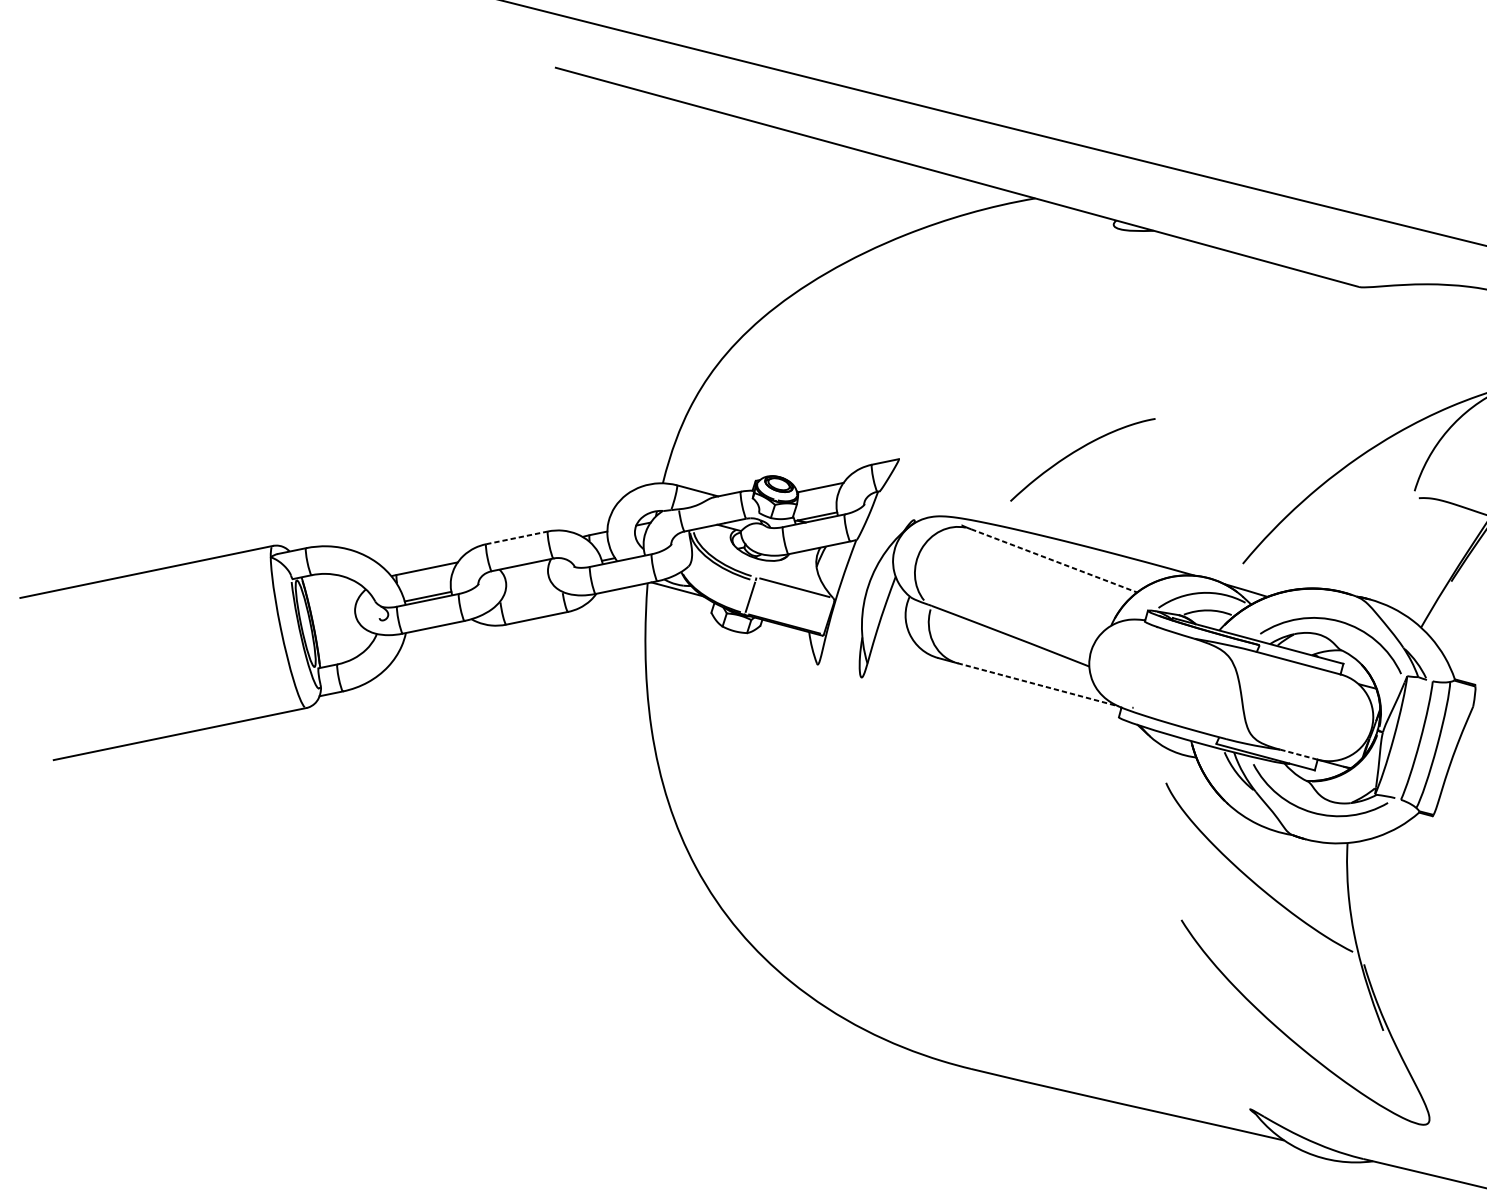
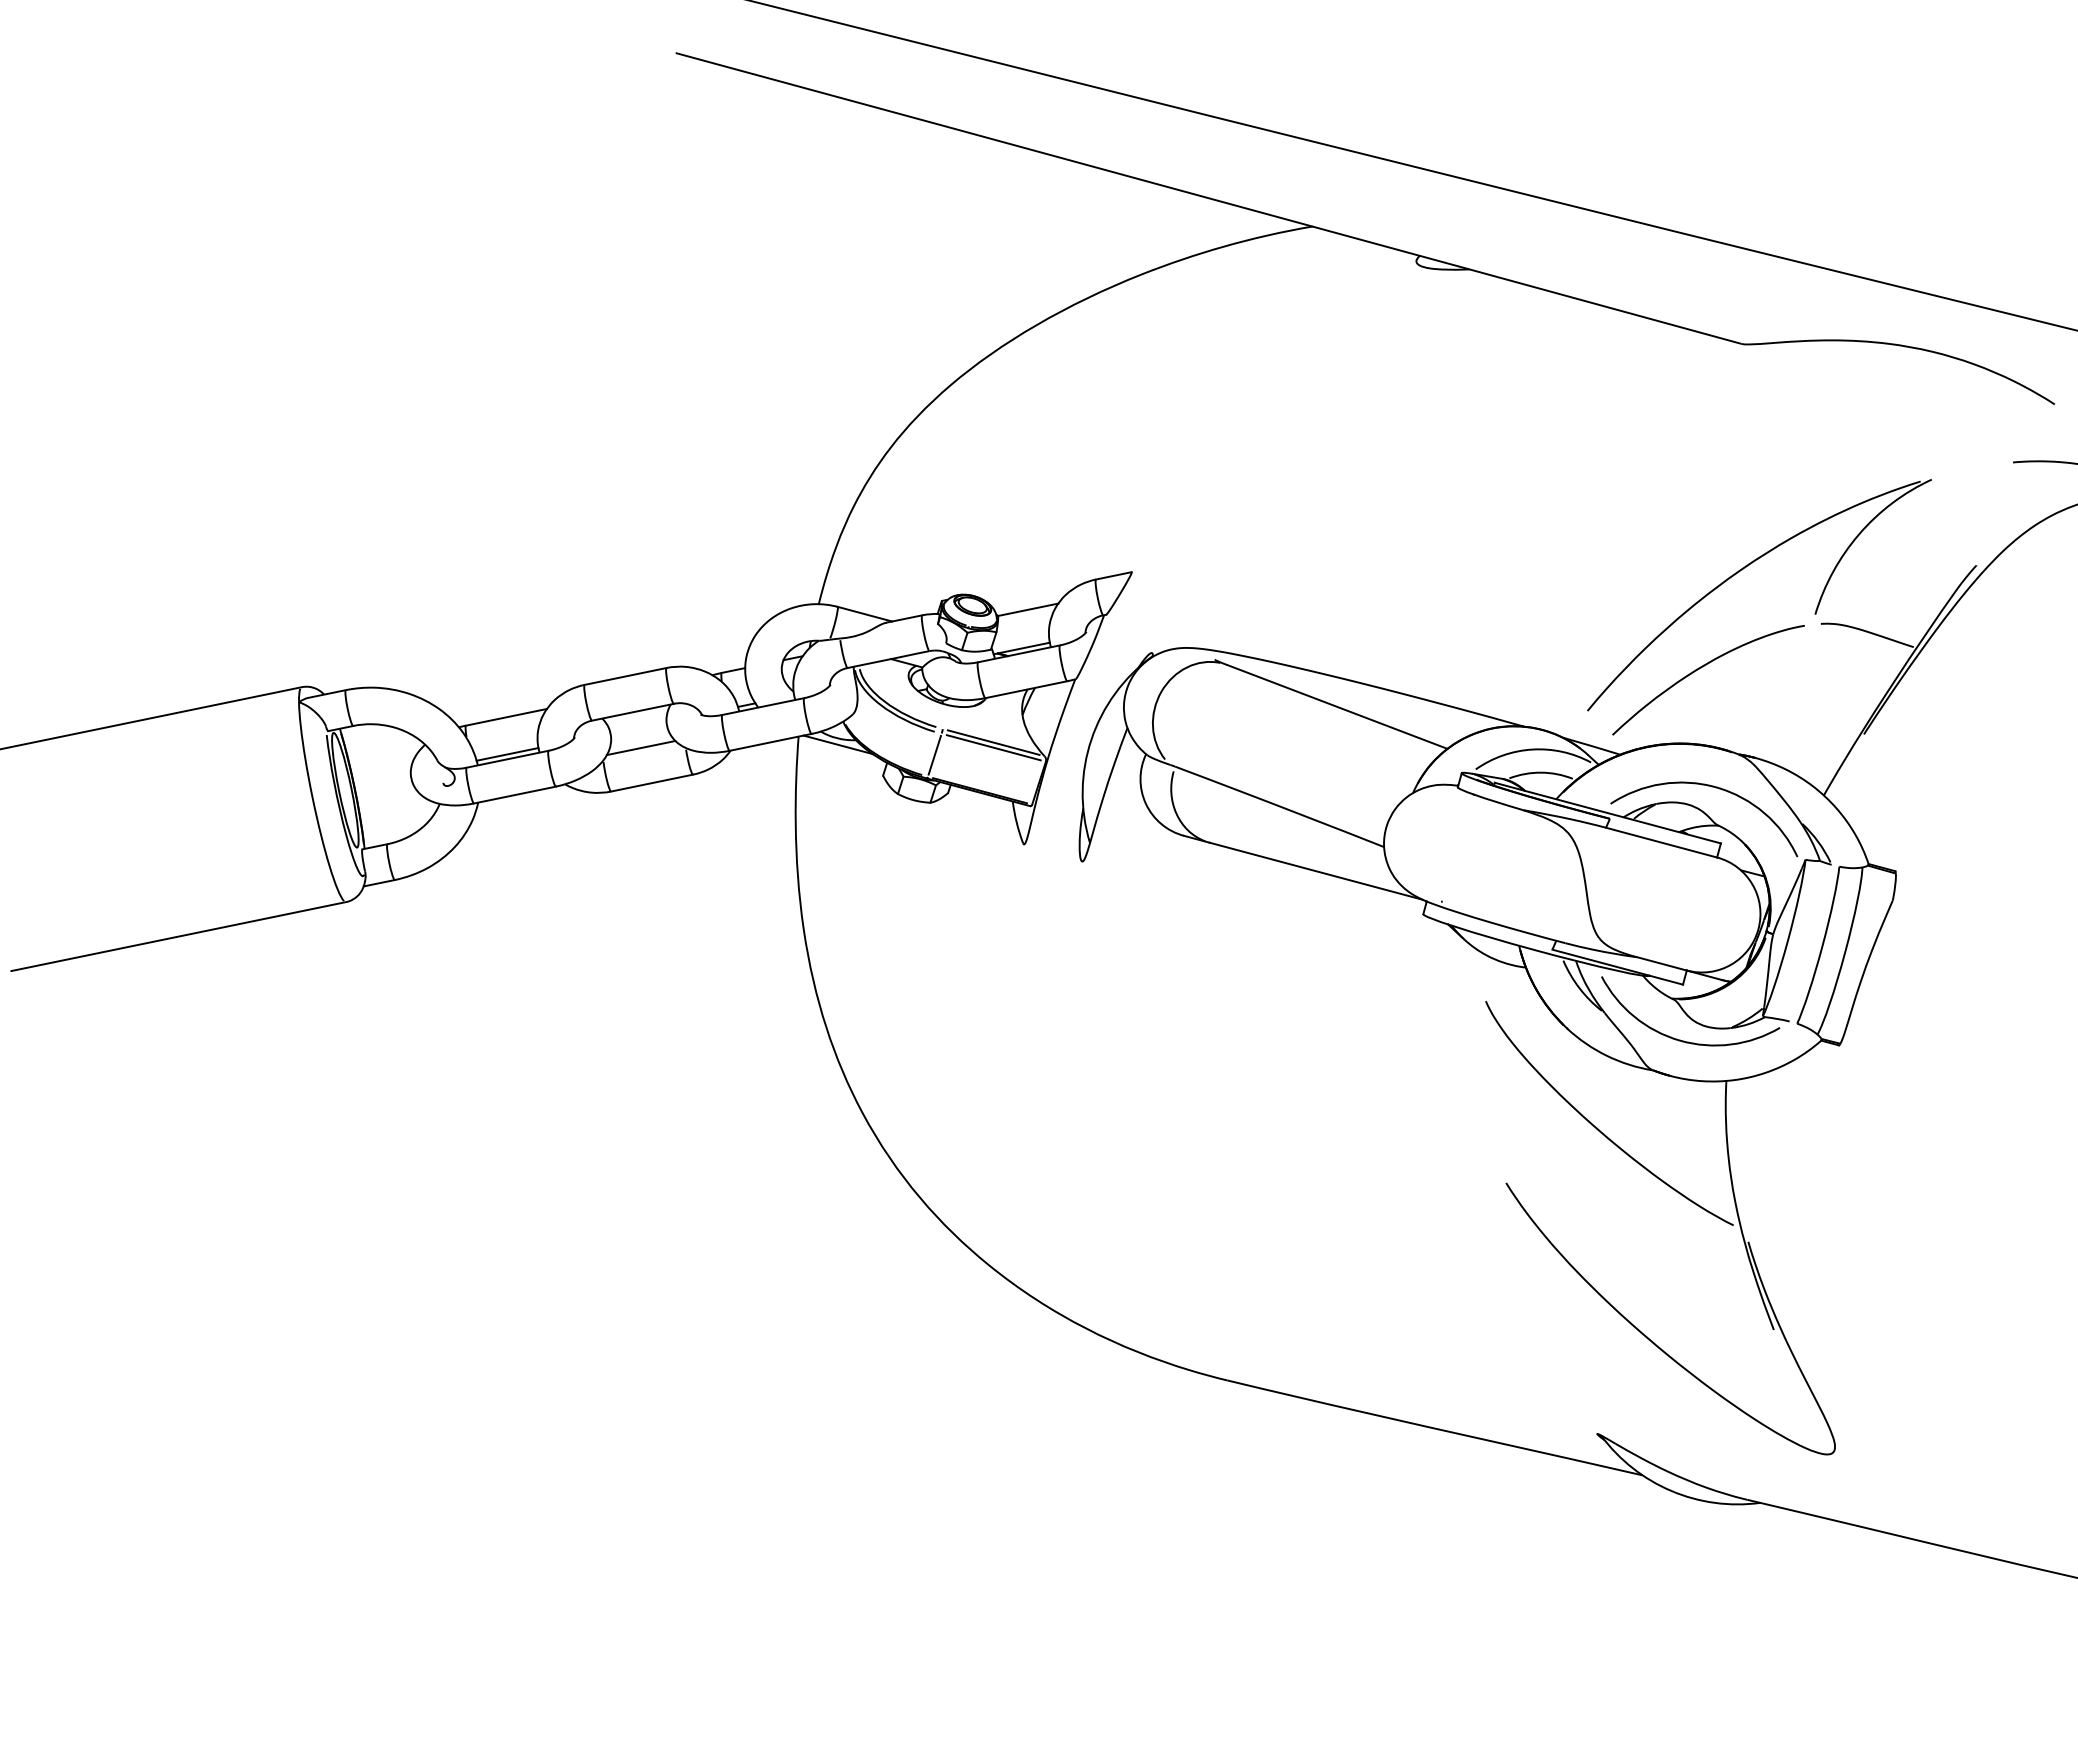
curve: (1077, 451) -> (1701, 668), moved
line: (517, 537) -> (625, 676), dashed -> solid
line: (1054, 560) -> (1337, 706), dashed -> solid
line: (794, 591) -> (993, 747), added
line: (528, 592) -> (640, 748), added
line: (1038, 684) -> (1316, 871), dashed -> solid
line: (1299, 754) -> (1662, 963), dashed -> solid

